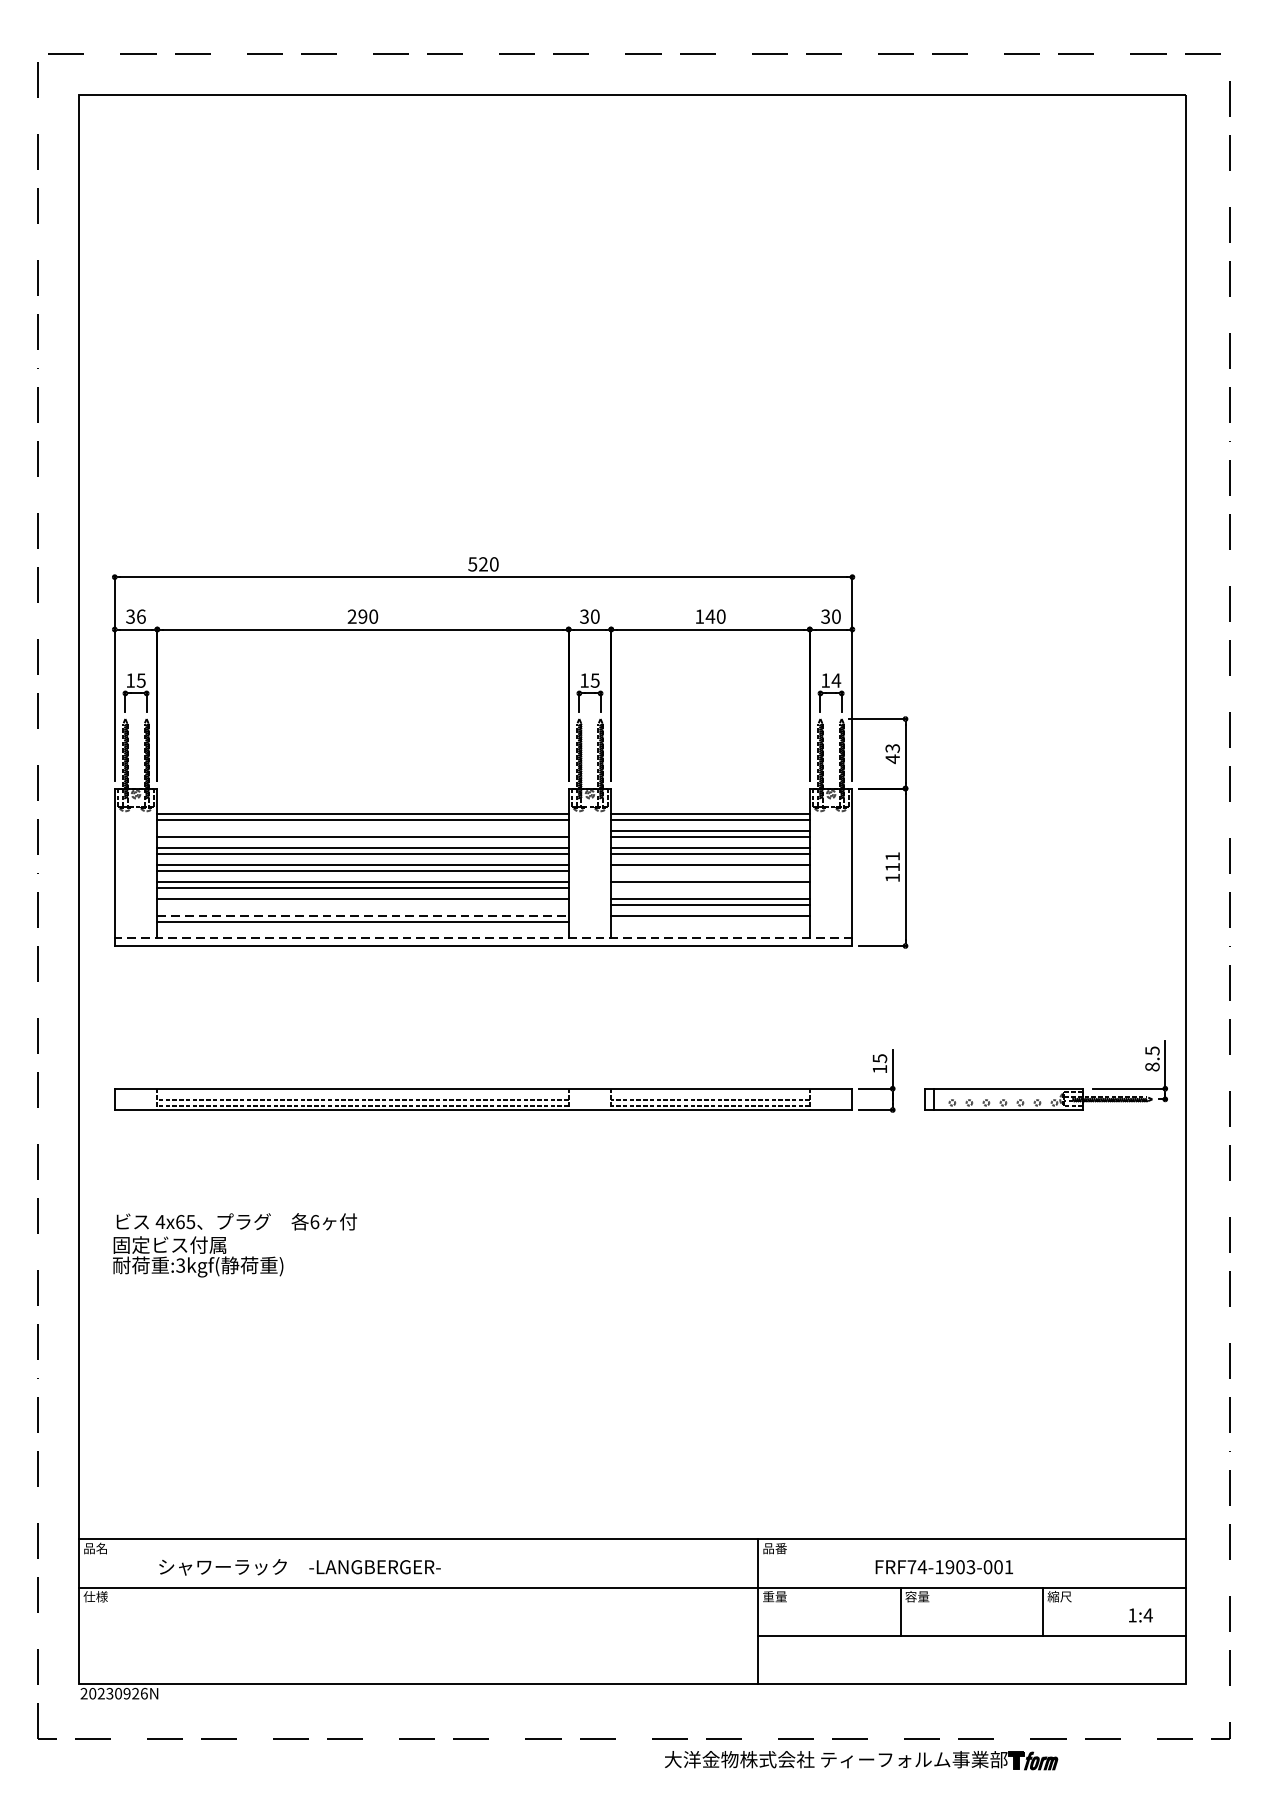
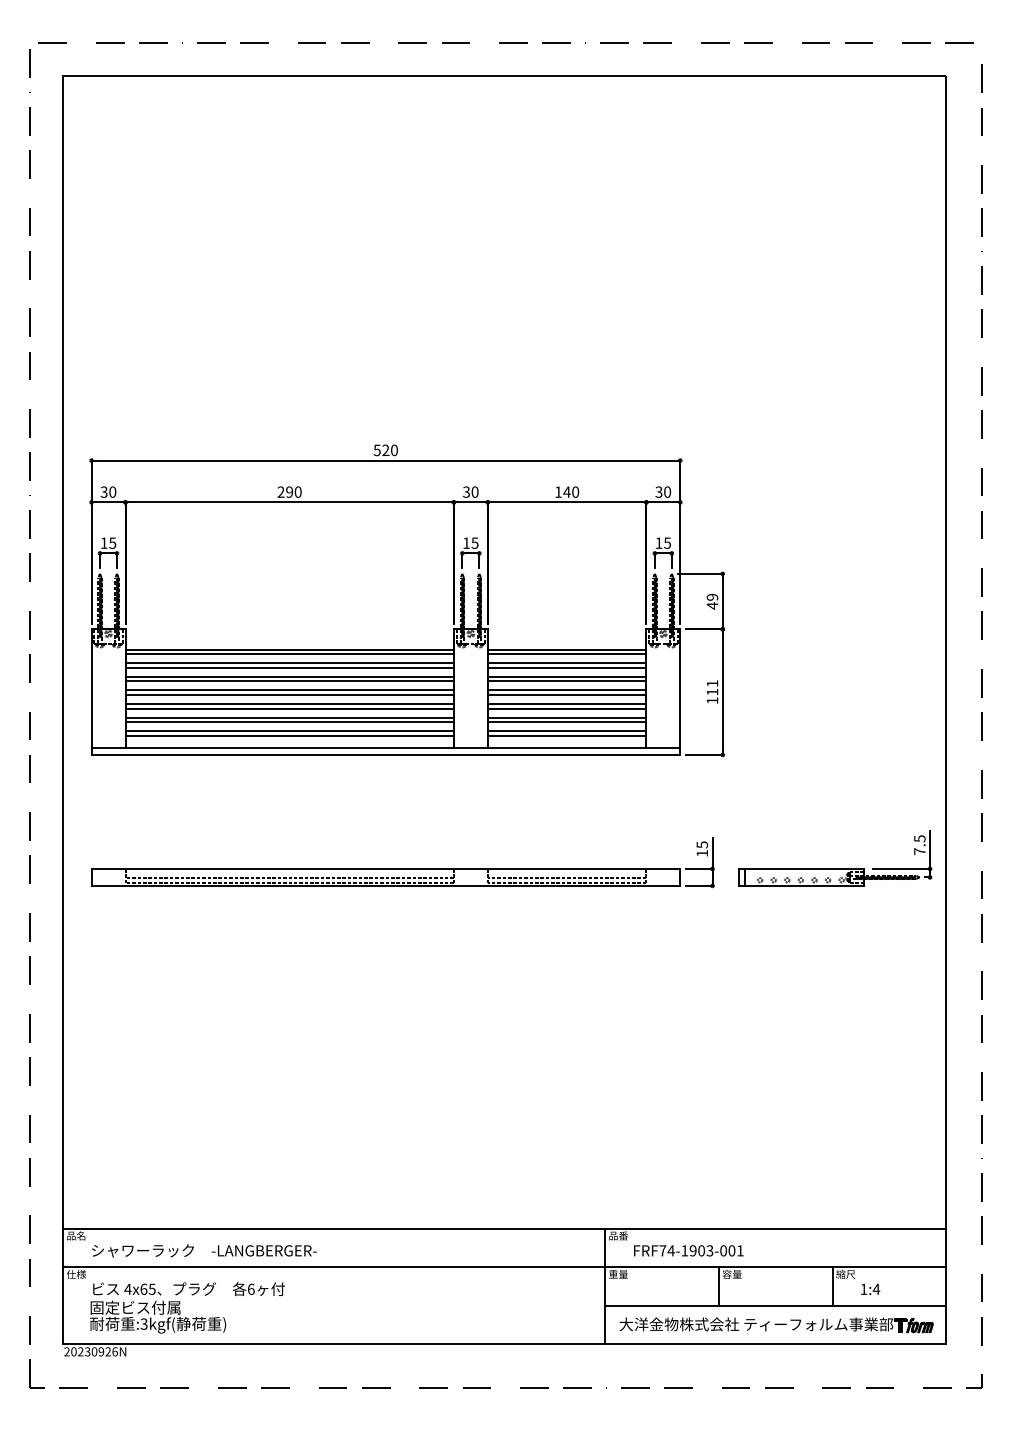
text: (141, 615) -> (112, 491), 36 -> 30
text: (836, 679) -> (667, 542), 14 -> 15
text: (892, 747) -> (712, 596), 43 -> 49
line: (362, 831) -> (289, 663), added
line: (709, 871) -> (566, 695), added
line: (709, 887) -> (566, 708), added
line: (362, 905) -> (289, 722), added
line: (364, 916) -> (290, 731), dashed -> solid
line: (709, 921) -> (566, 735), added
line: (483, 937) -> (385, 748), dashed -> solid
text: (1152, 1066) -> (919, 851), 8.5 -> 7.5
text: (234, 1244) -> (187, 1307), moved
text: (300, 1566) -> (204, 1250), moved
text: (944, 1566) -> (688, 1250), moved
text: (1140, 1614) -> (870, 1288), moved
part: (861, 1760) -> (776, 1325), moved

